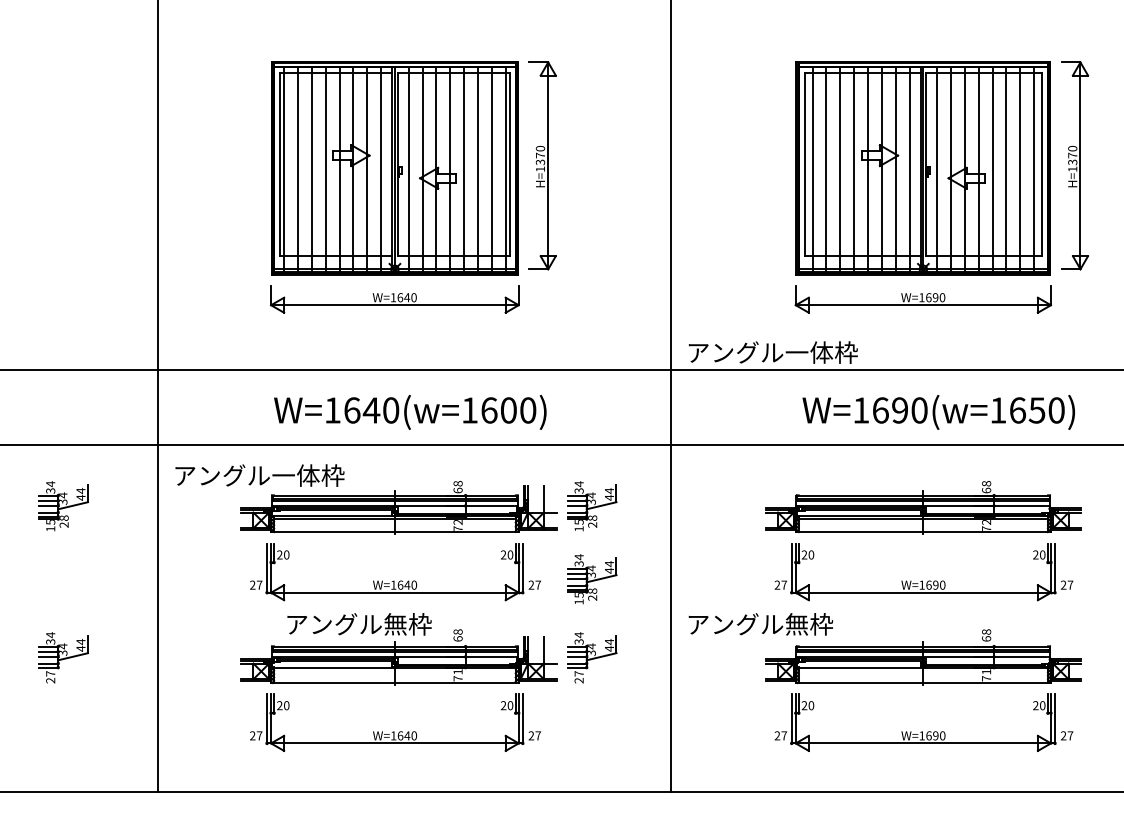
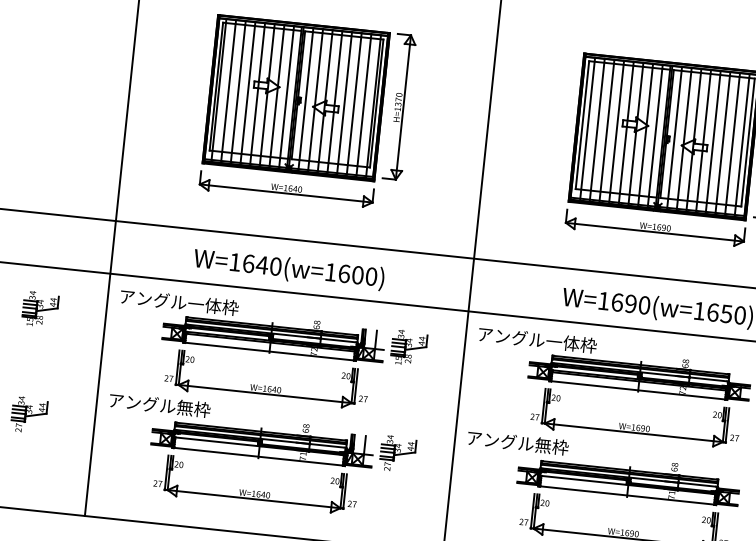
text: (772, 352) -> (537, 339), moved
part: (592, 579) -> (403, 399), removed
text: (359, 624) -> (159, 405), moved

